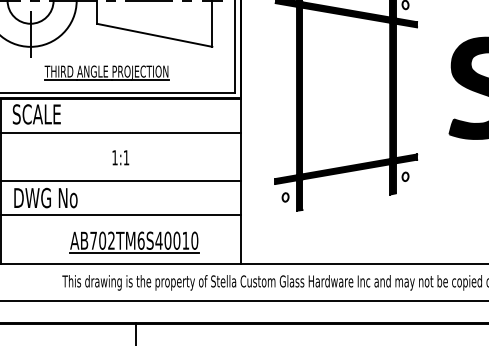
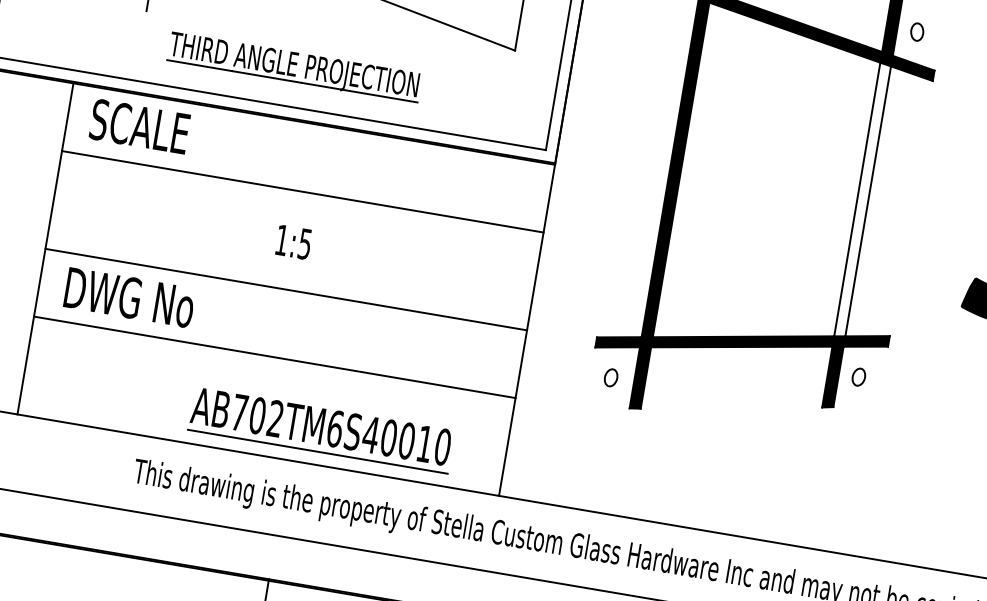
fill: (392, 90) -> (862, 199), removed
text: (126, 157) -> (305, 243), 1:1 -> 1:5
part: (134, 242) -> (321, 430), moved

